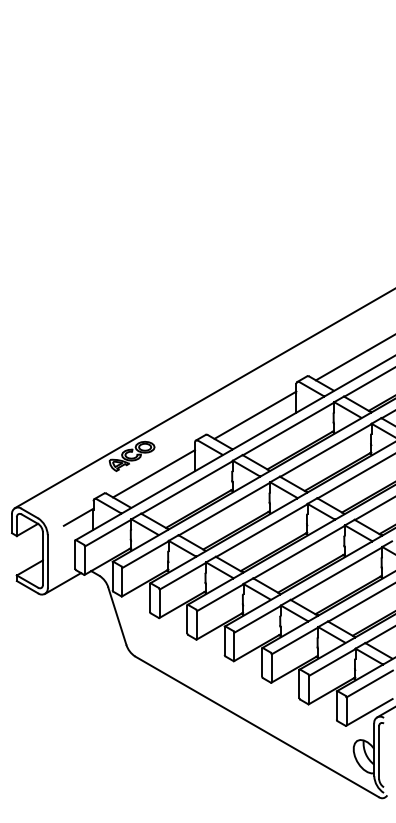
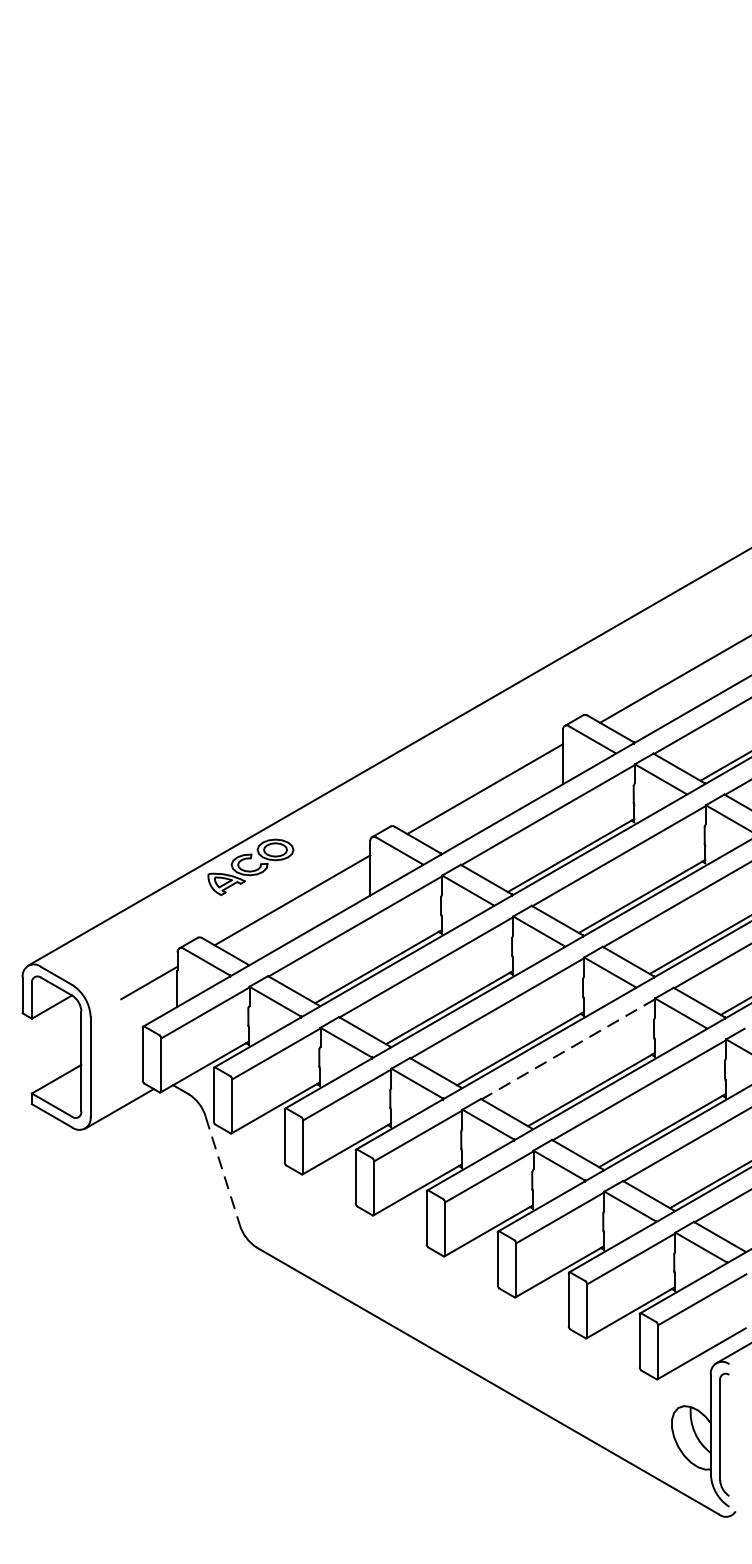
line: (299, 552) -> (568, 1049), solid -> dashed
line: (117, 616) -> (223, 1171), solid -> dashed

